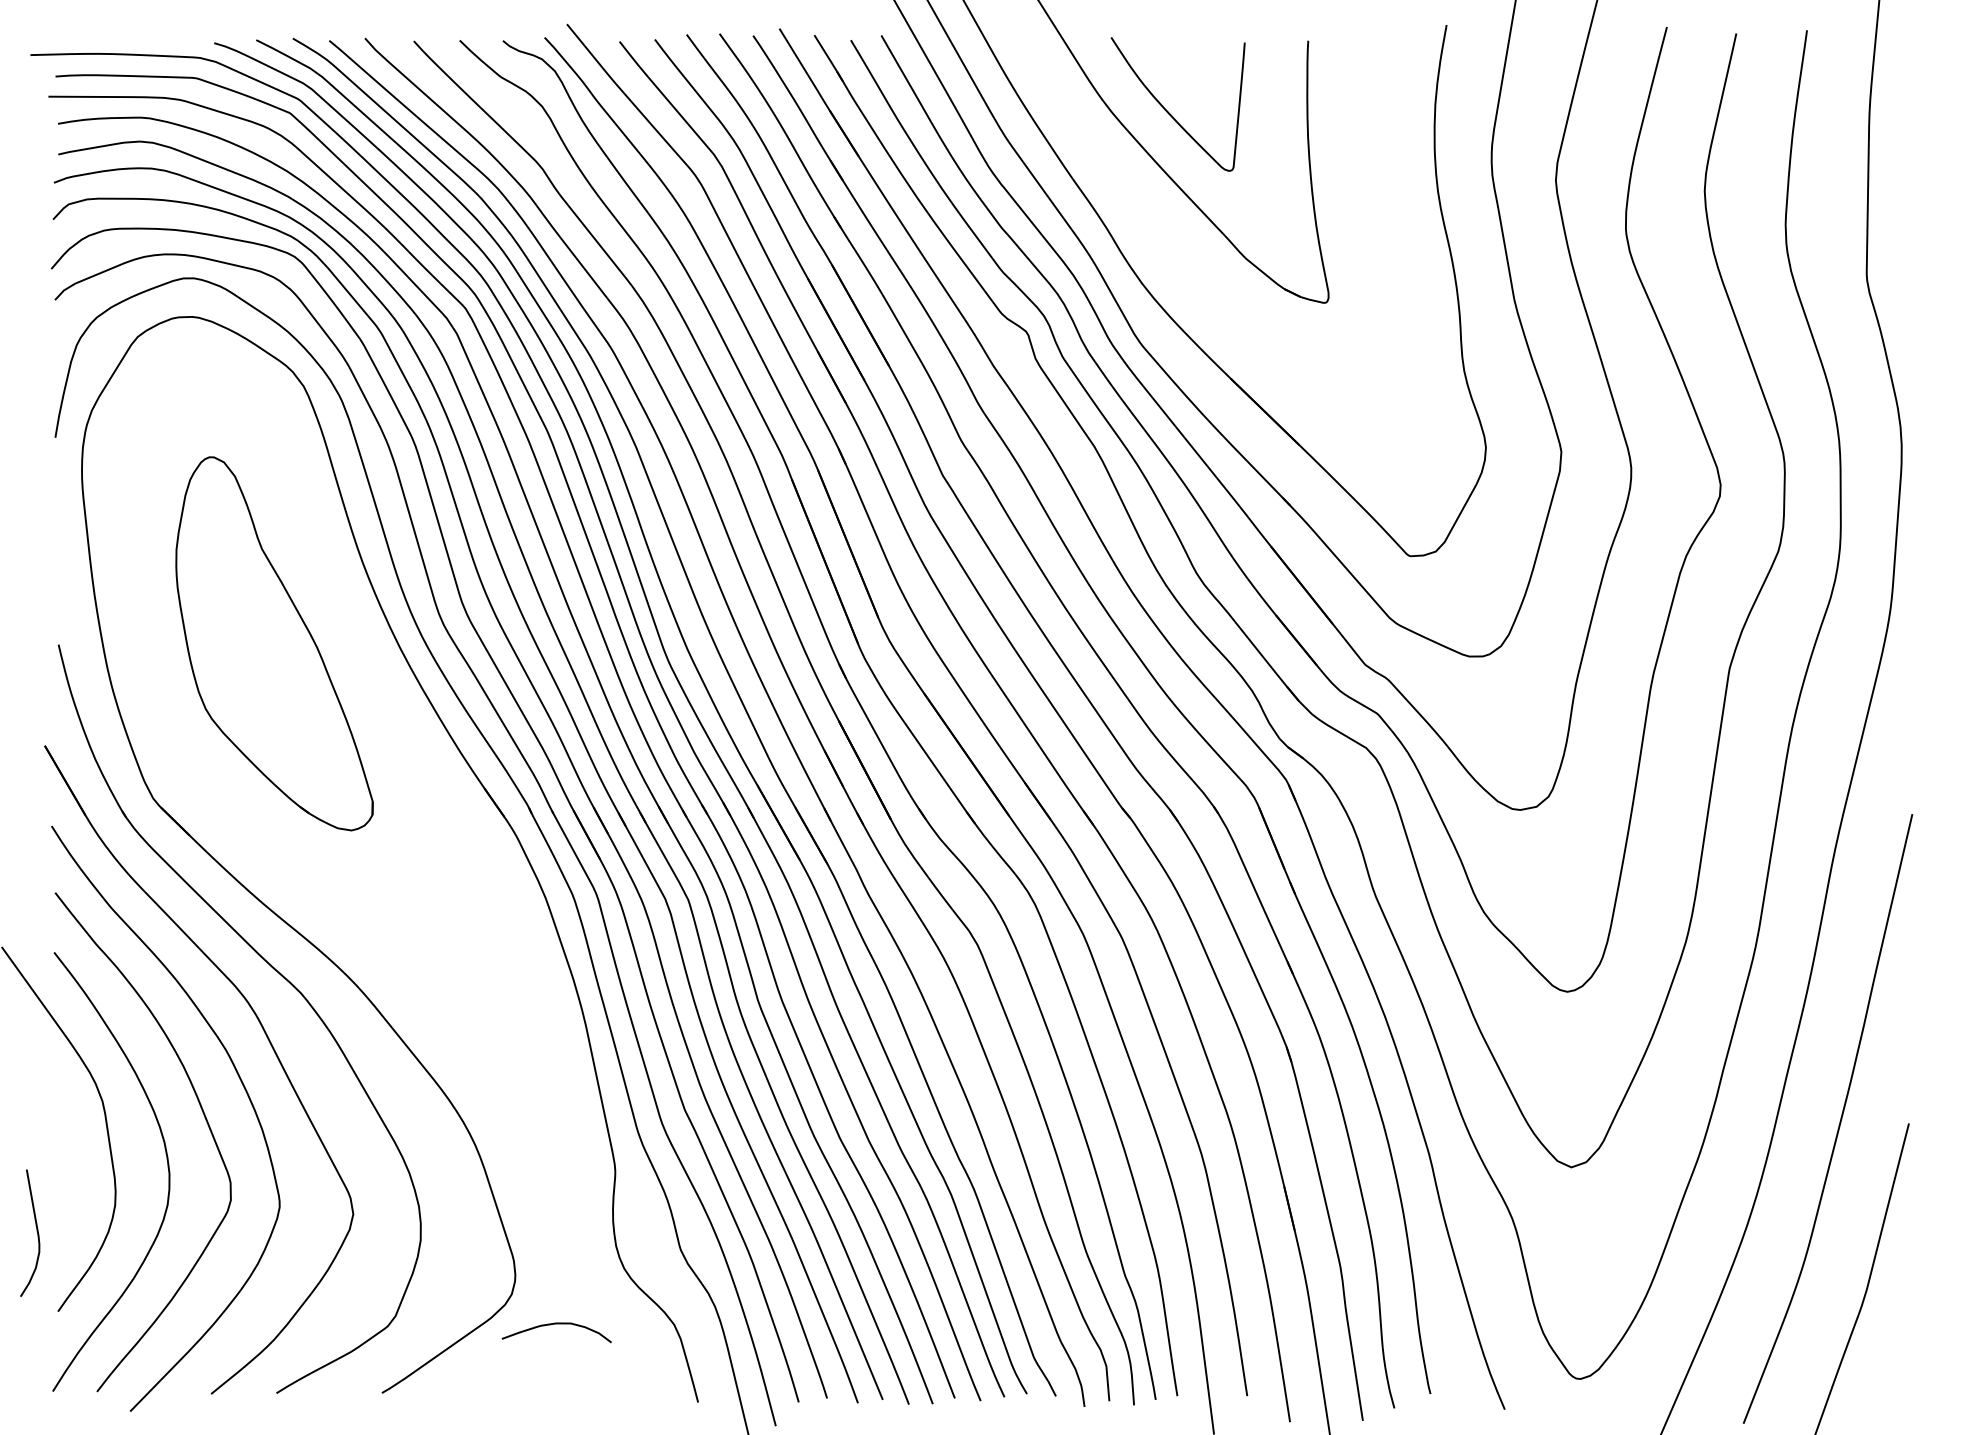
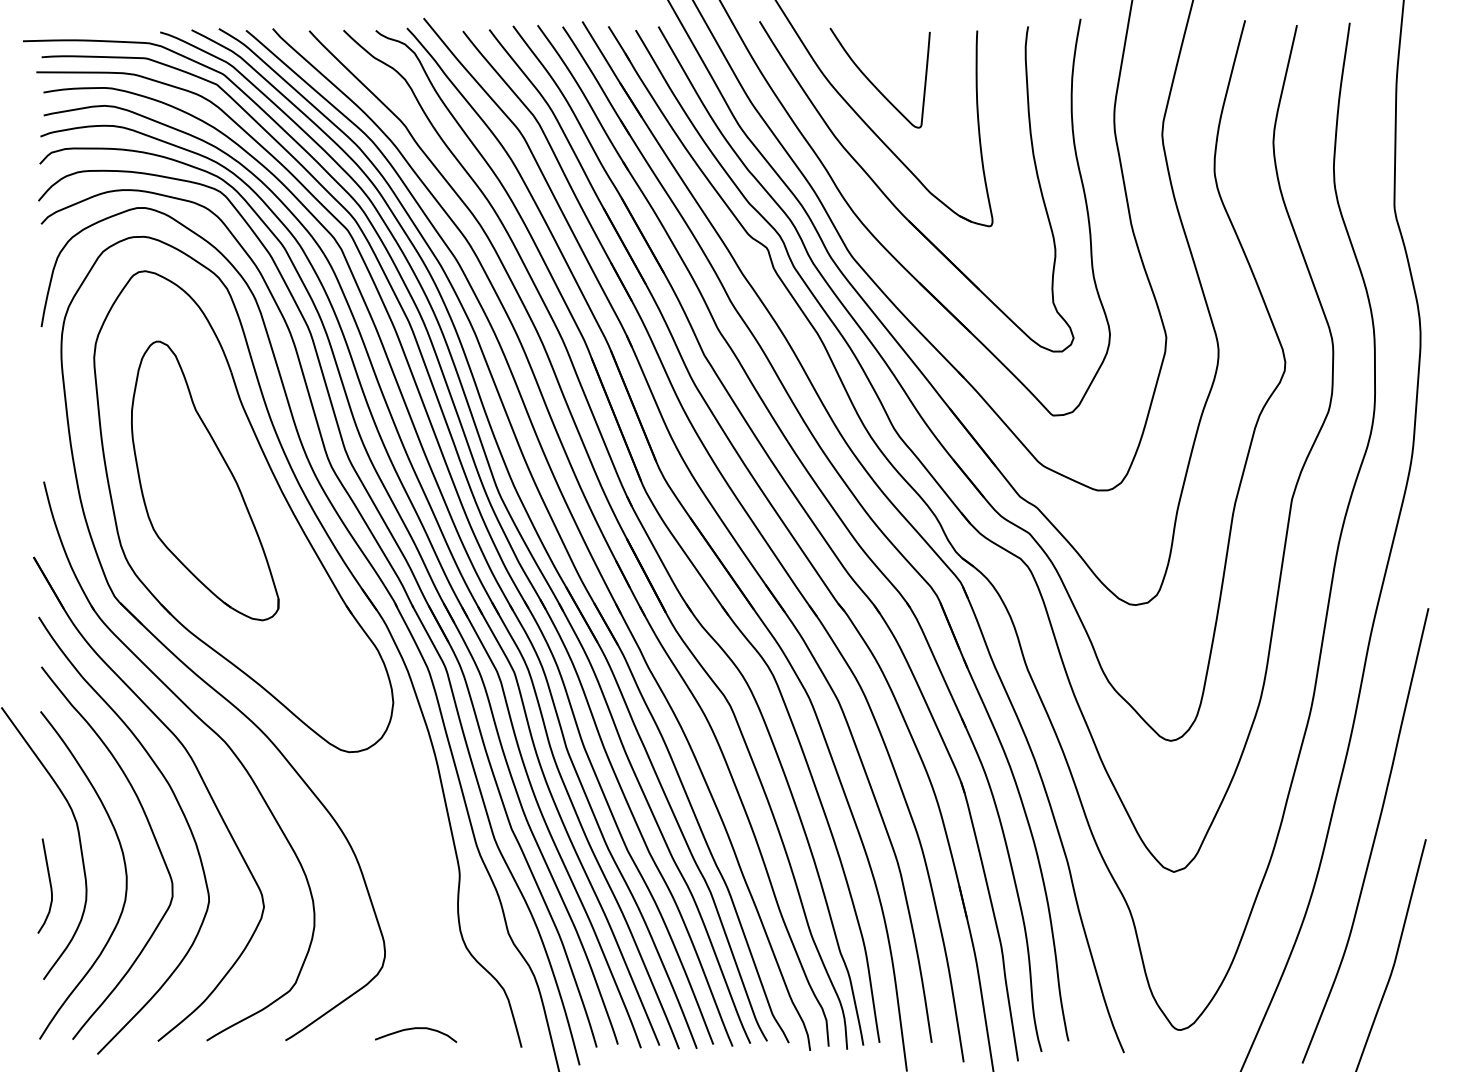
part: (1195, 271) -> (893, 202), added
part: (326, 684) -> (244, 511), added
curve: (36, 1231) -> (49, 884), moved
curve: (556, 1324) -> (415, 1028), moved

